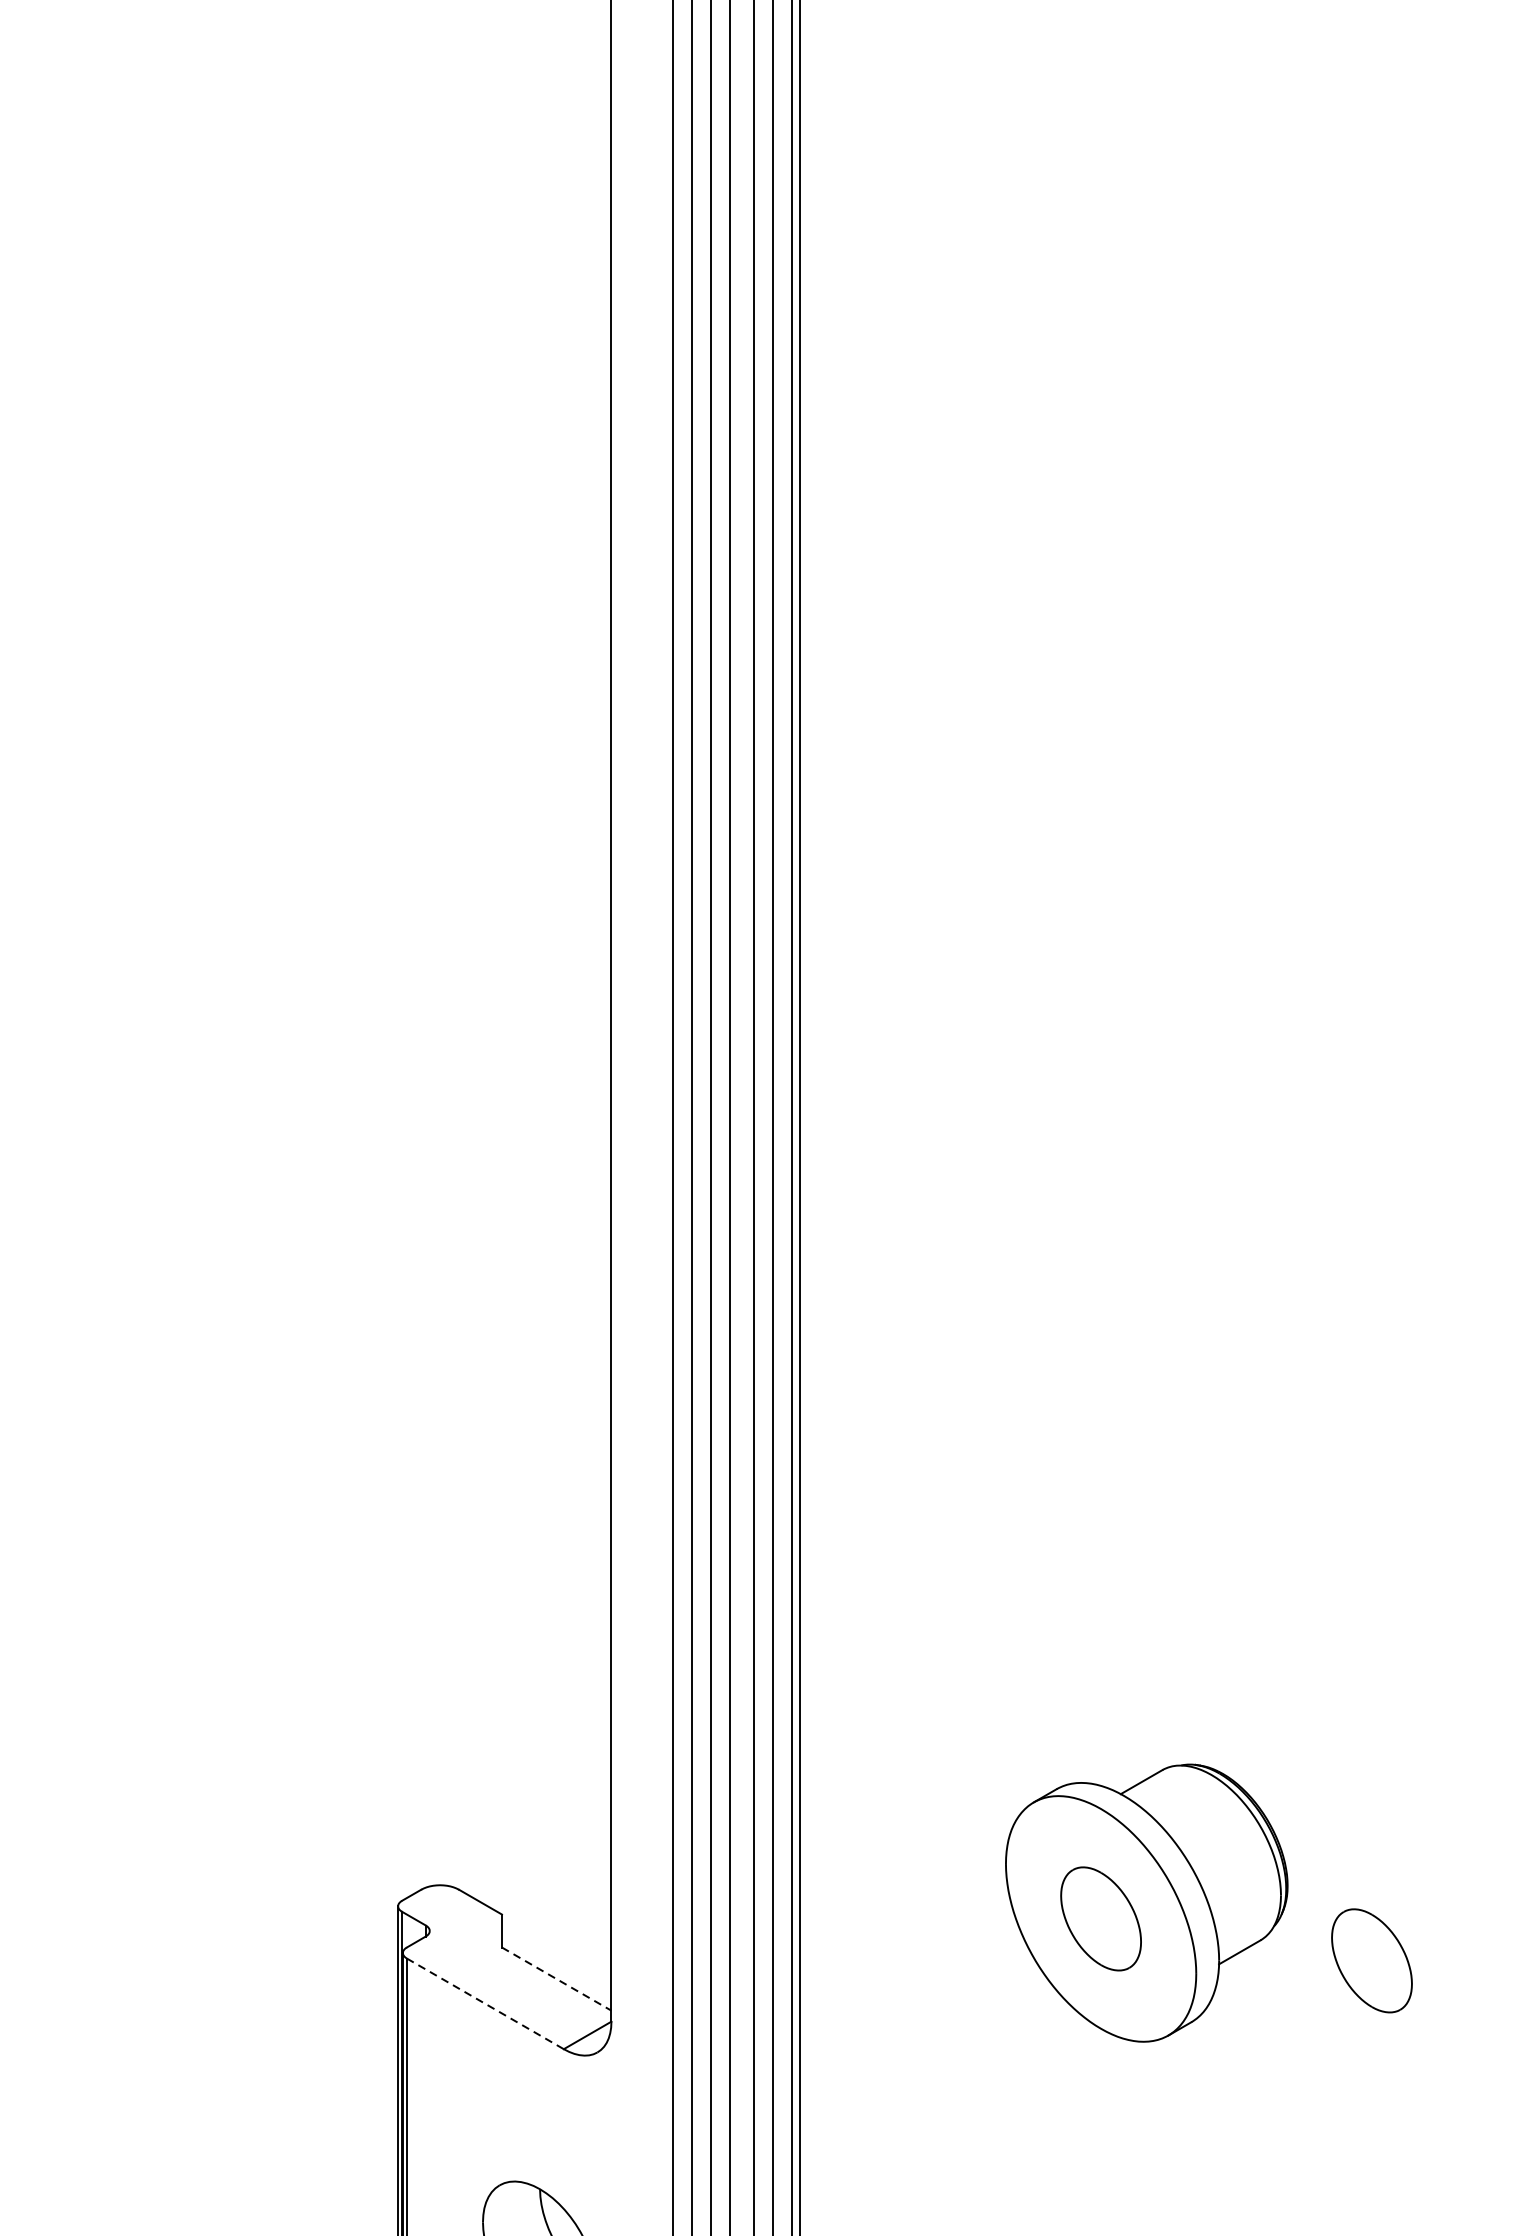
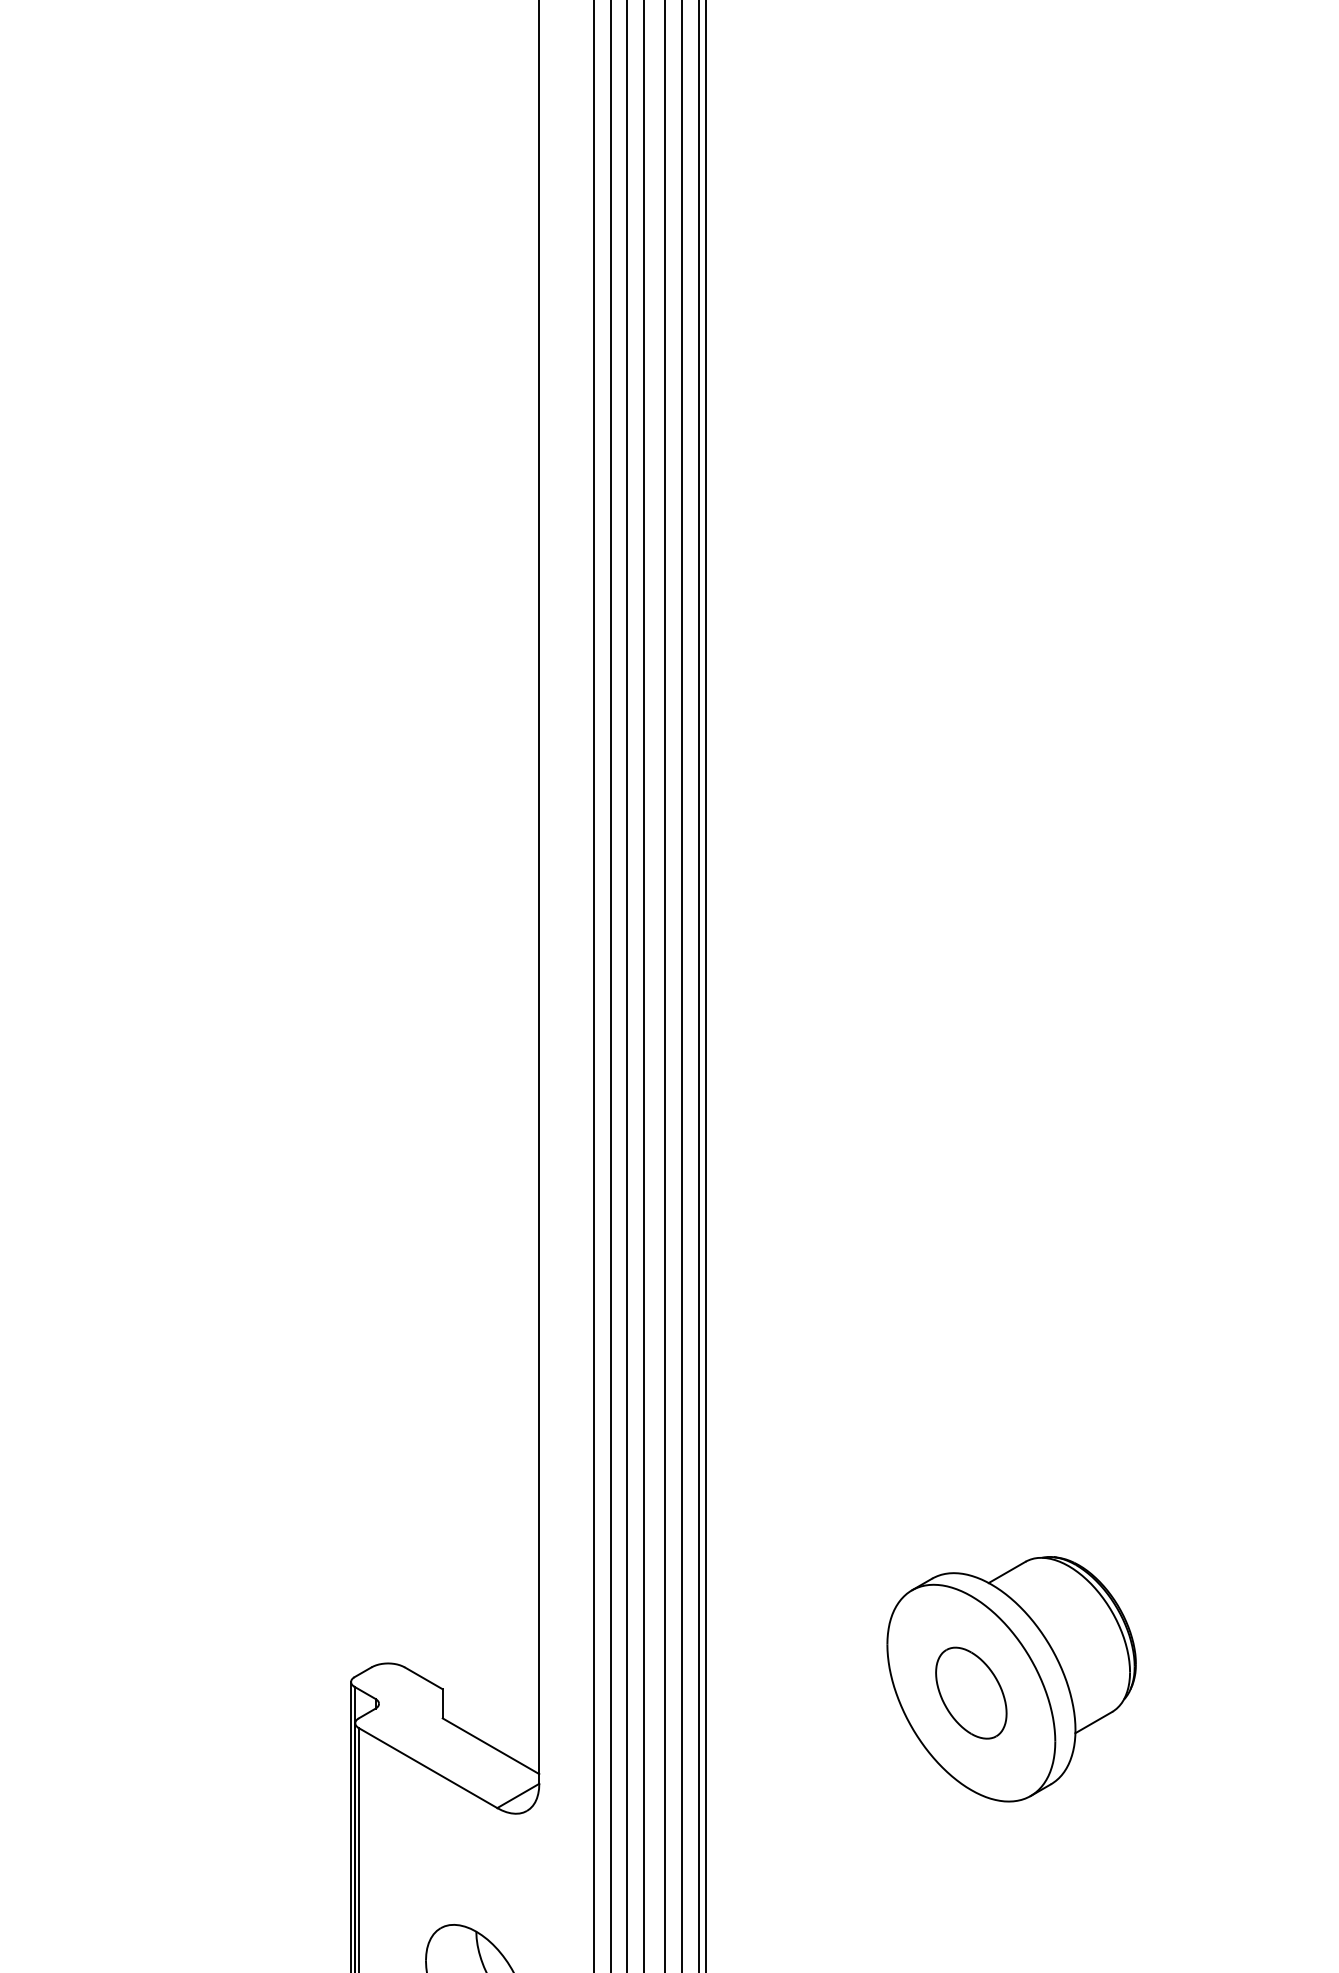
part: (1372, 1960) -> (1210, 1729), removed
line: (557, 1979) -> (491, 1746), dashed -> solid
line: (485, 2004) -> (428, 1768), dashed -> solid

